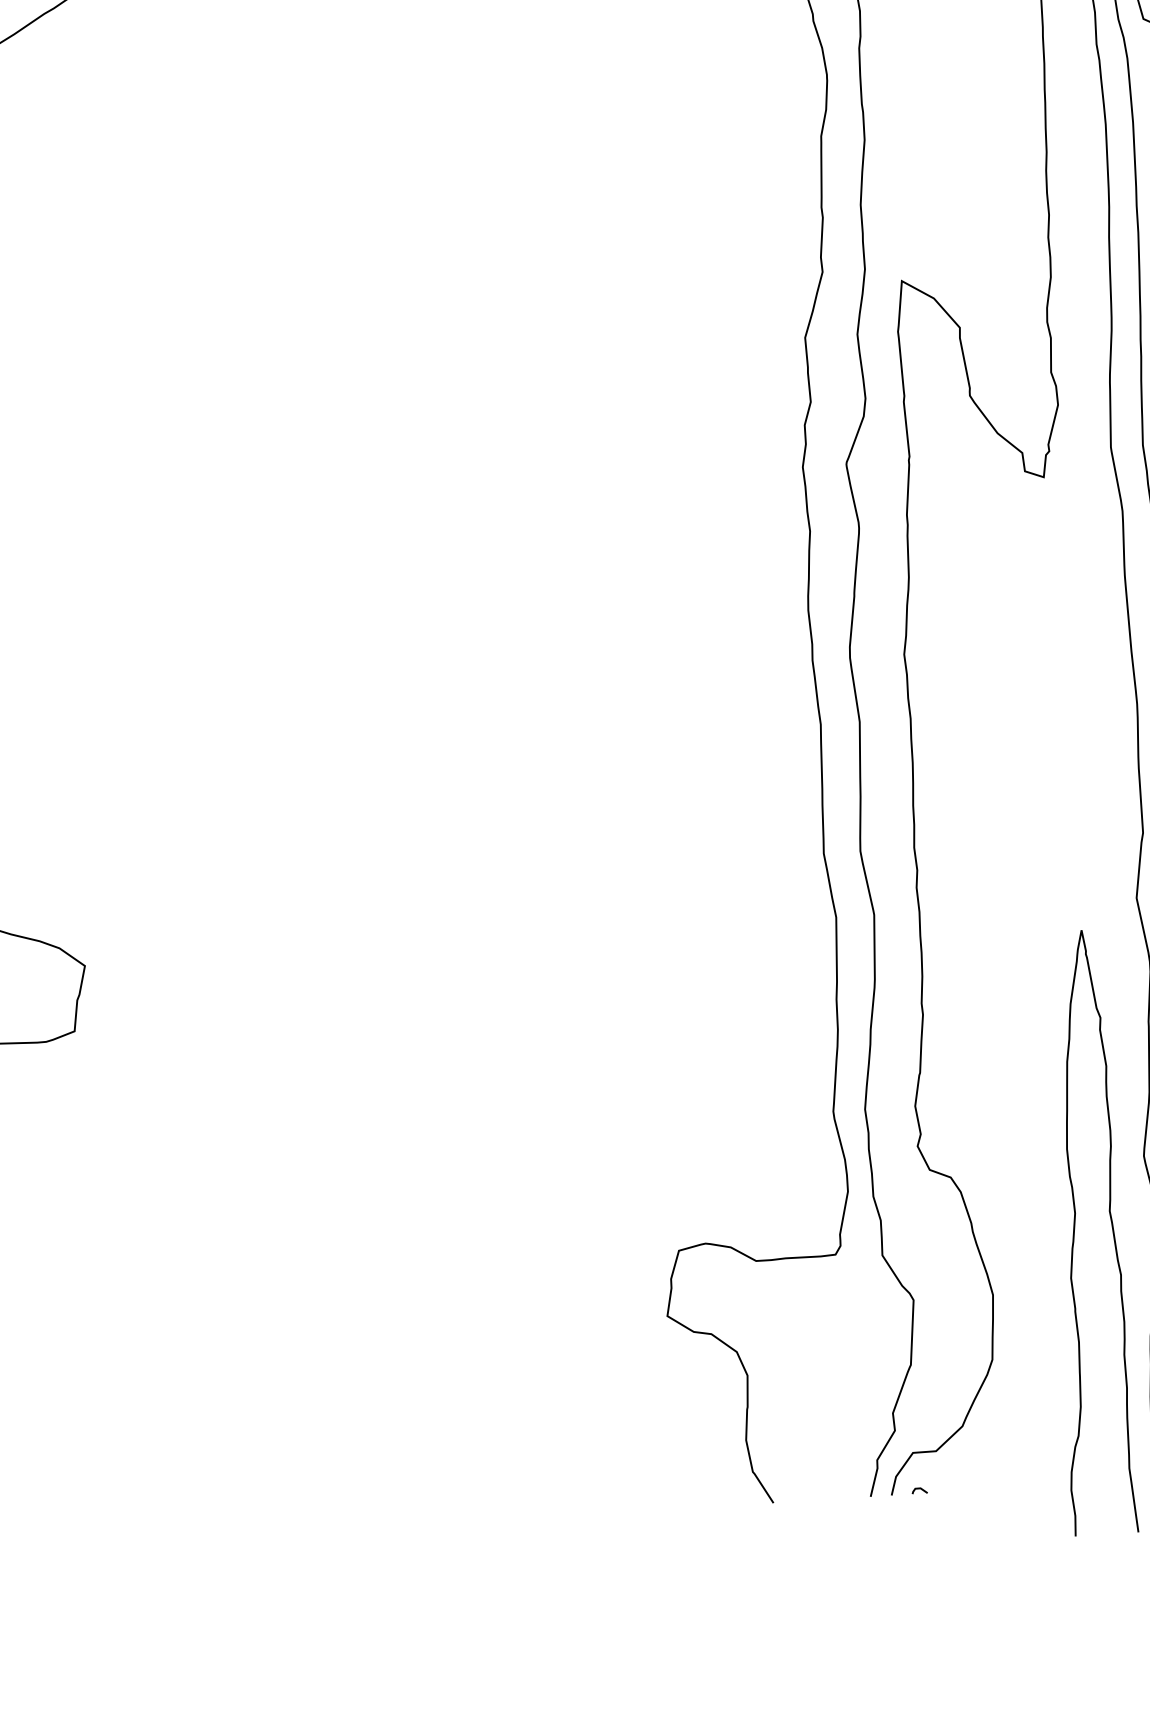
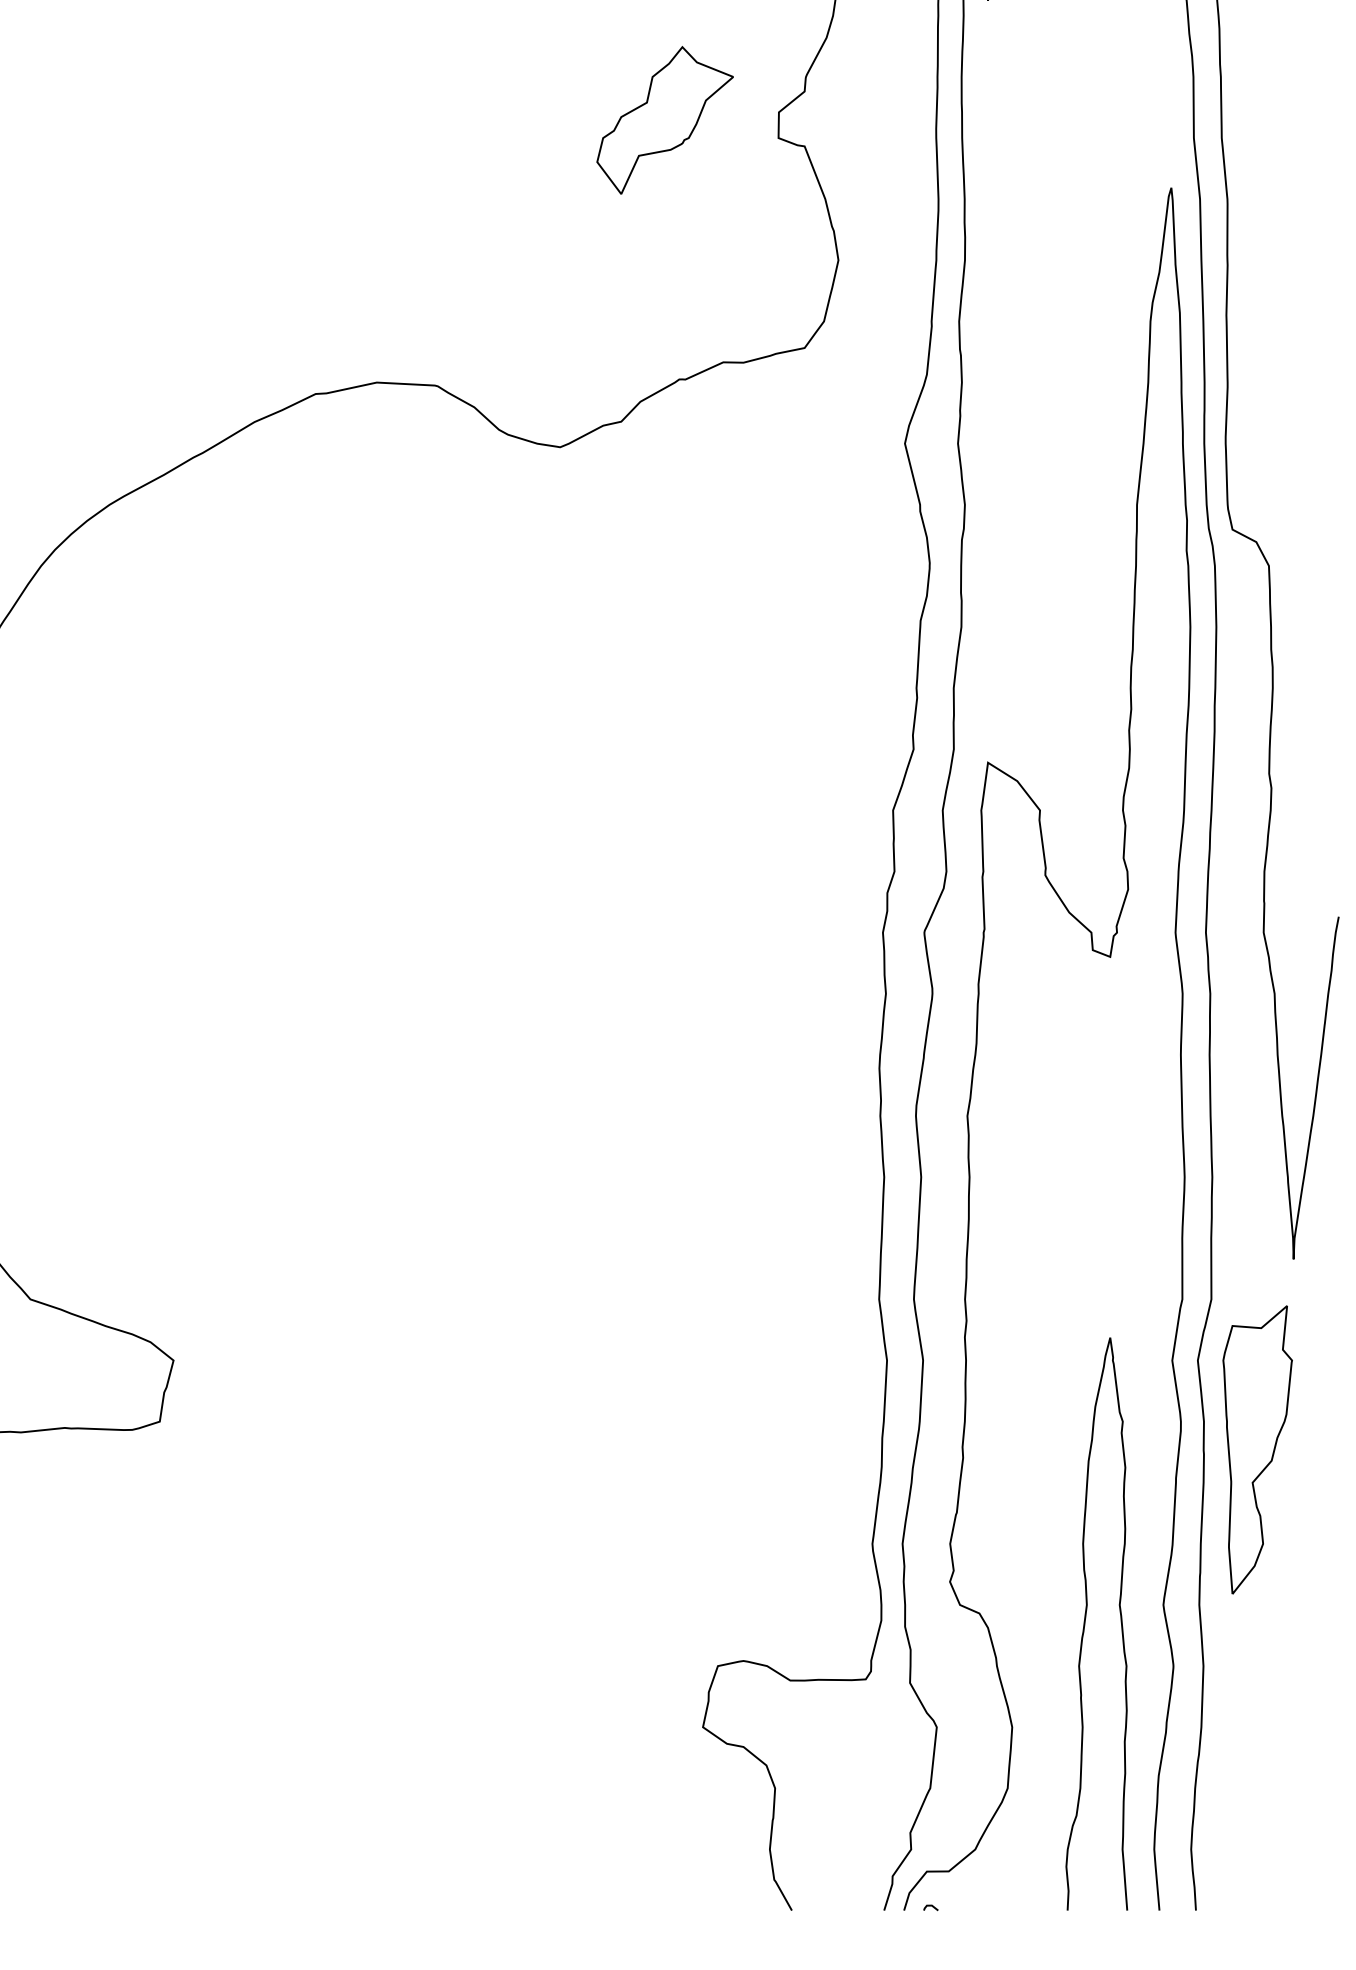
curve: (1074, 1232) -> (1085, 1623), moved

